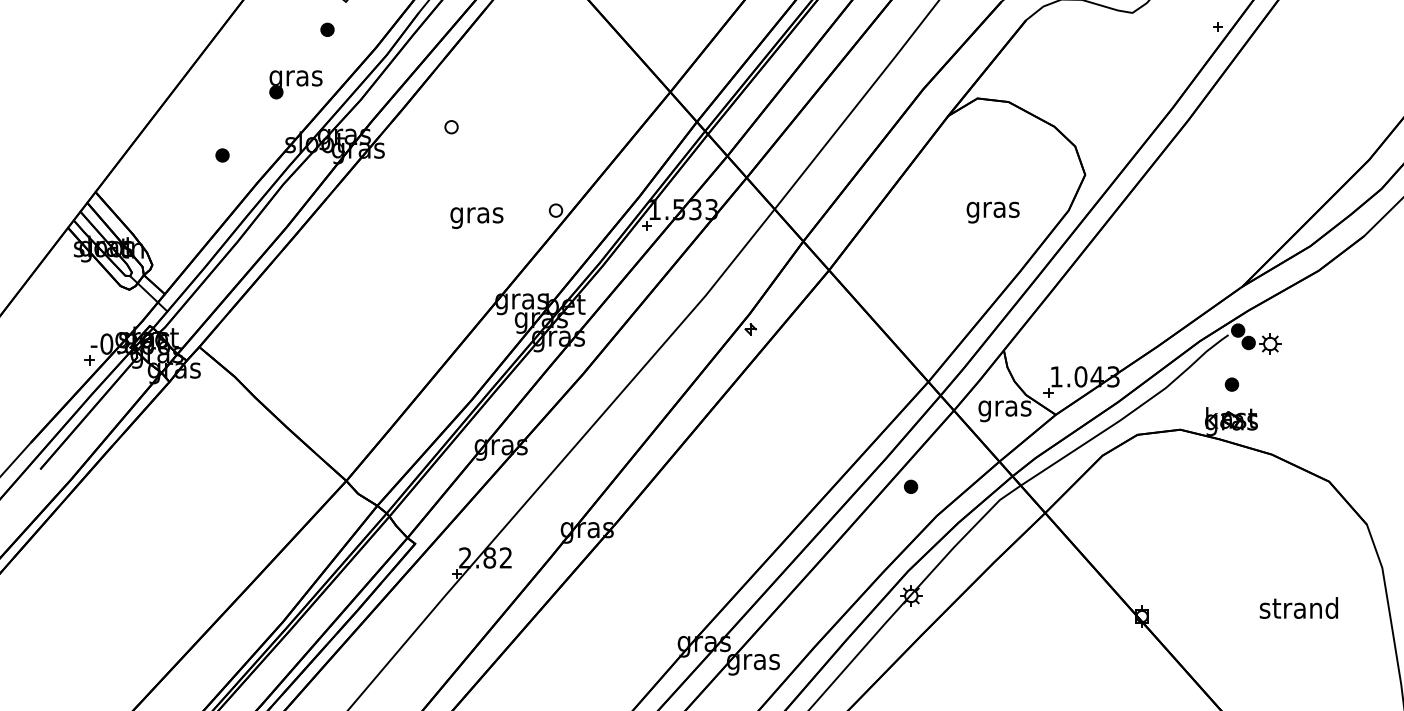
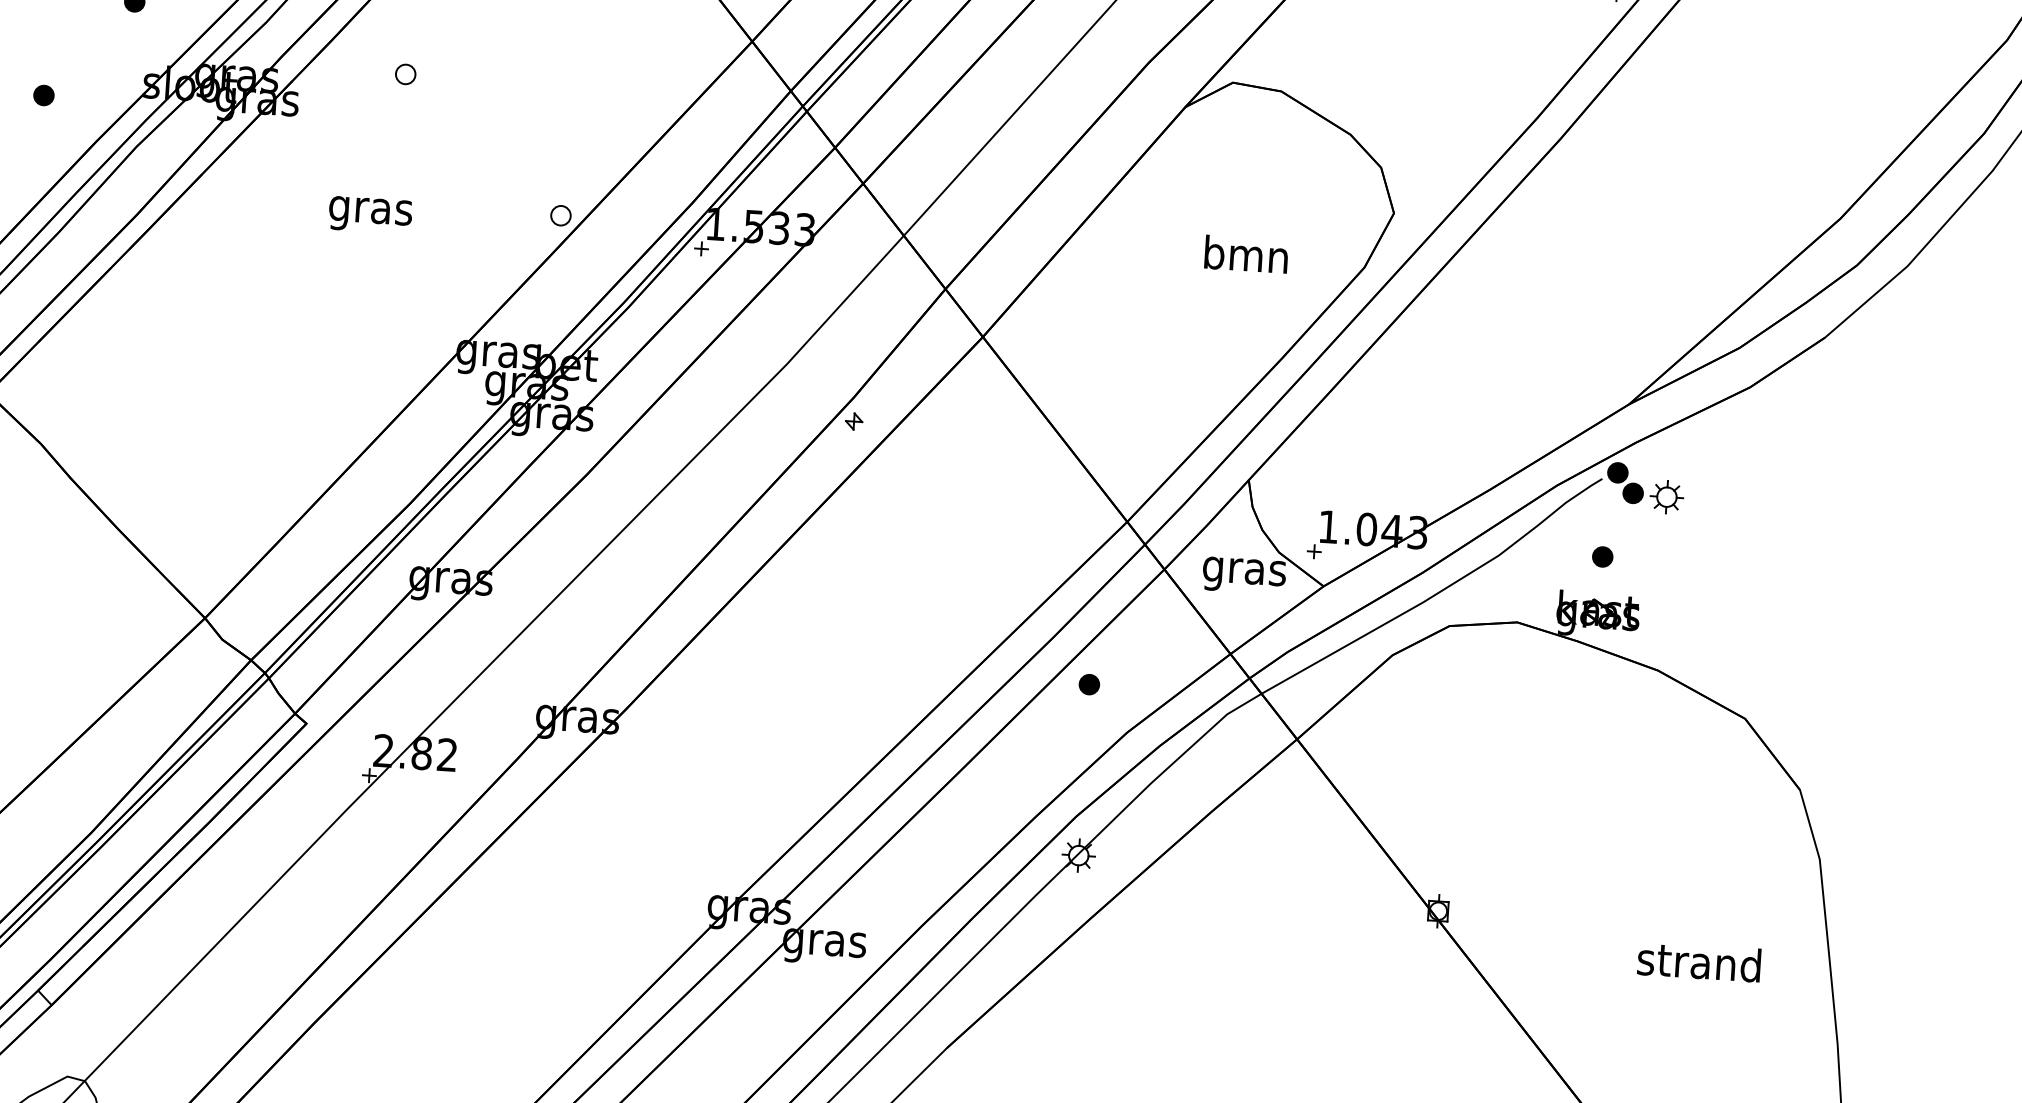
text: (992, 209) -> (1245, 258), gras -> bmn
text: (476, 217) -> (369, 214), moved
text: (1298, 607) -> (1698, 961), moved

